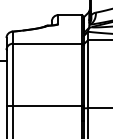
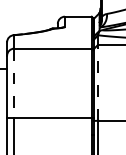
line: (88, 73) -> (98, 81), solid -> dashed
line: (12, 75) -> (13, 84), solid -> dashed

